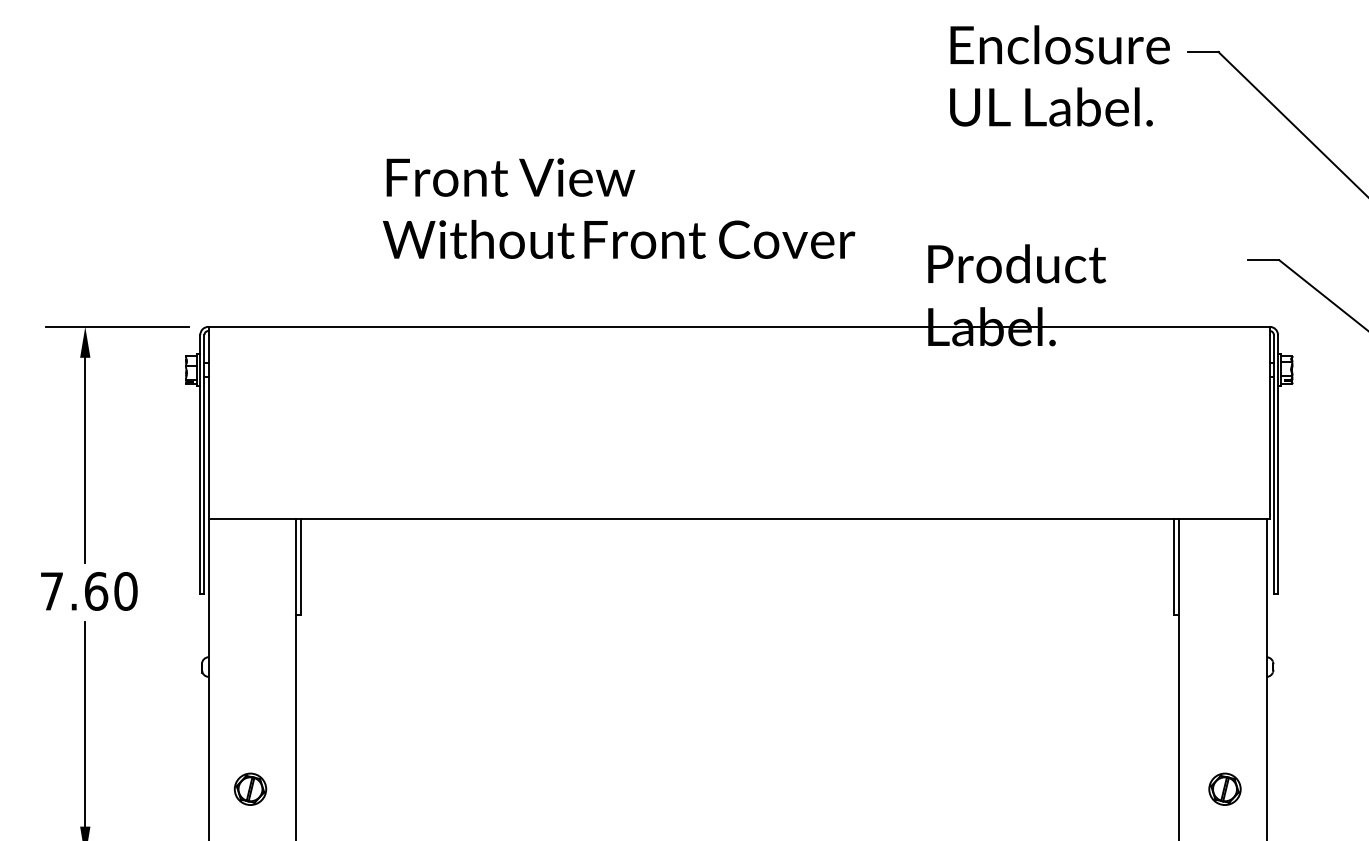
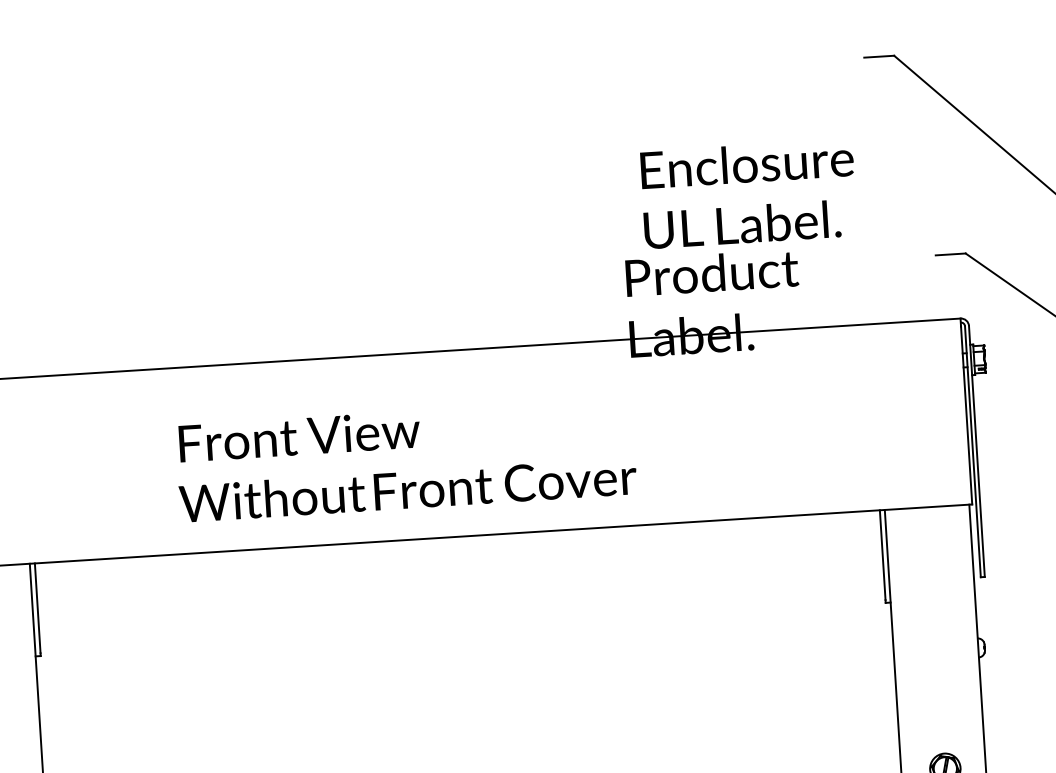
text: (1059, 75) -> (748, 193), moved
text: (619, 208) -> (406, 459), moved

